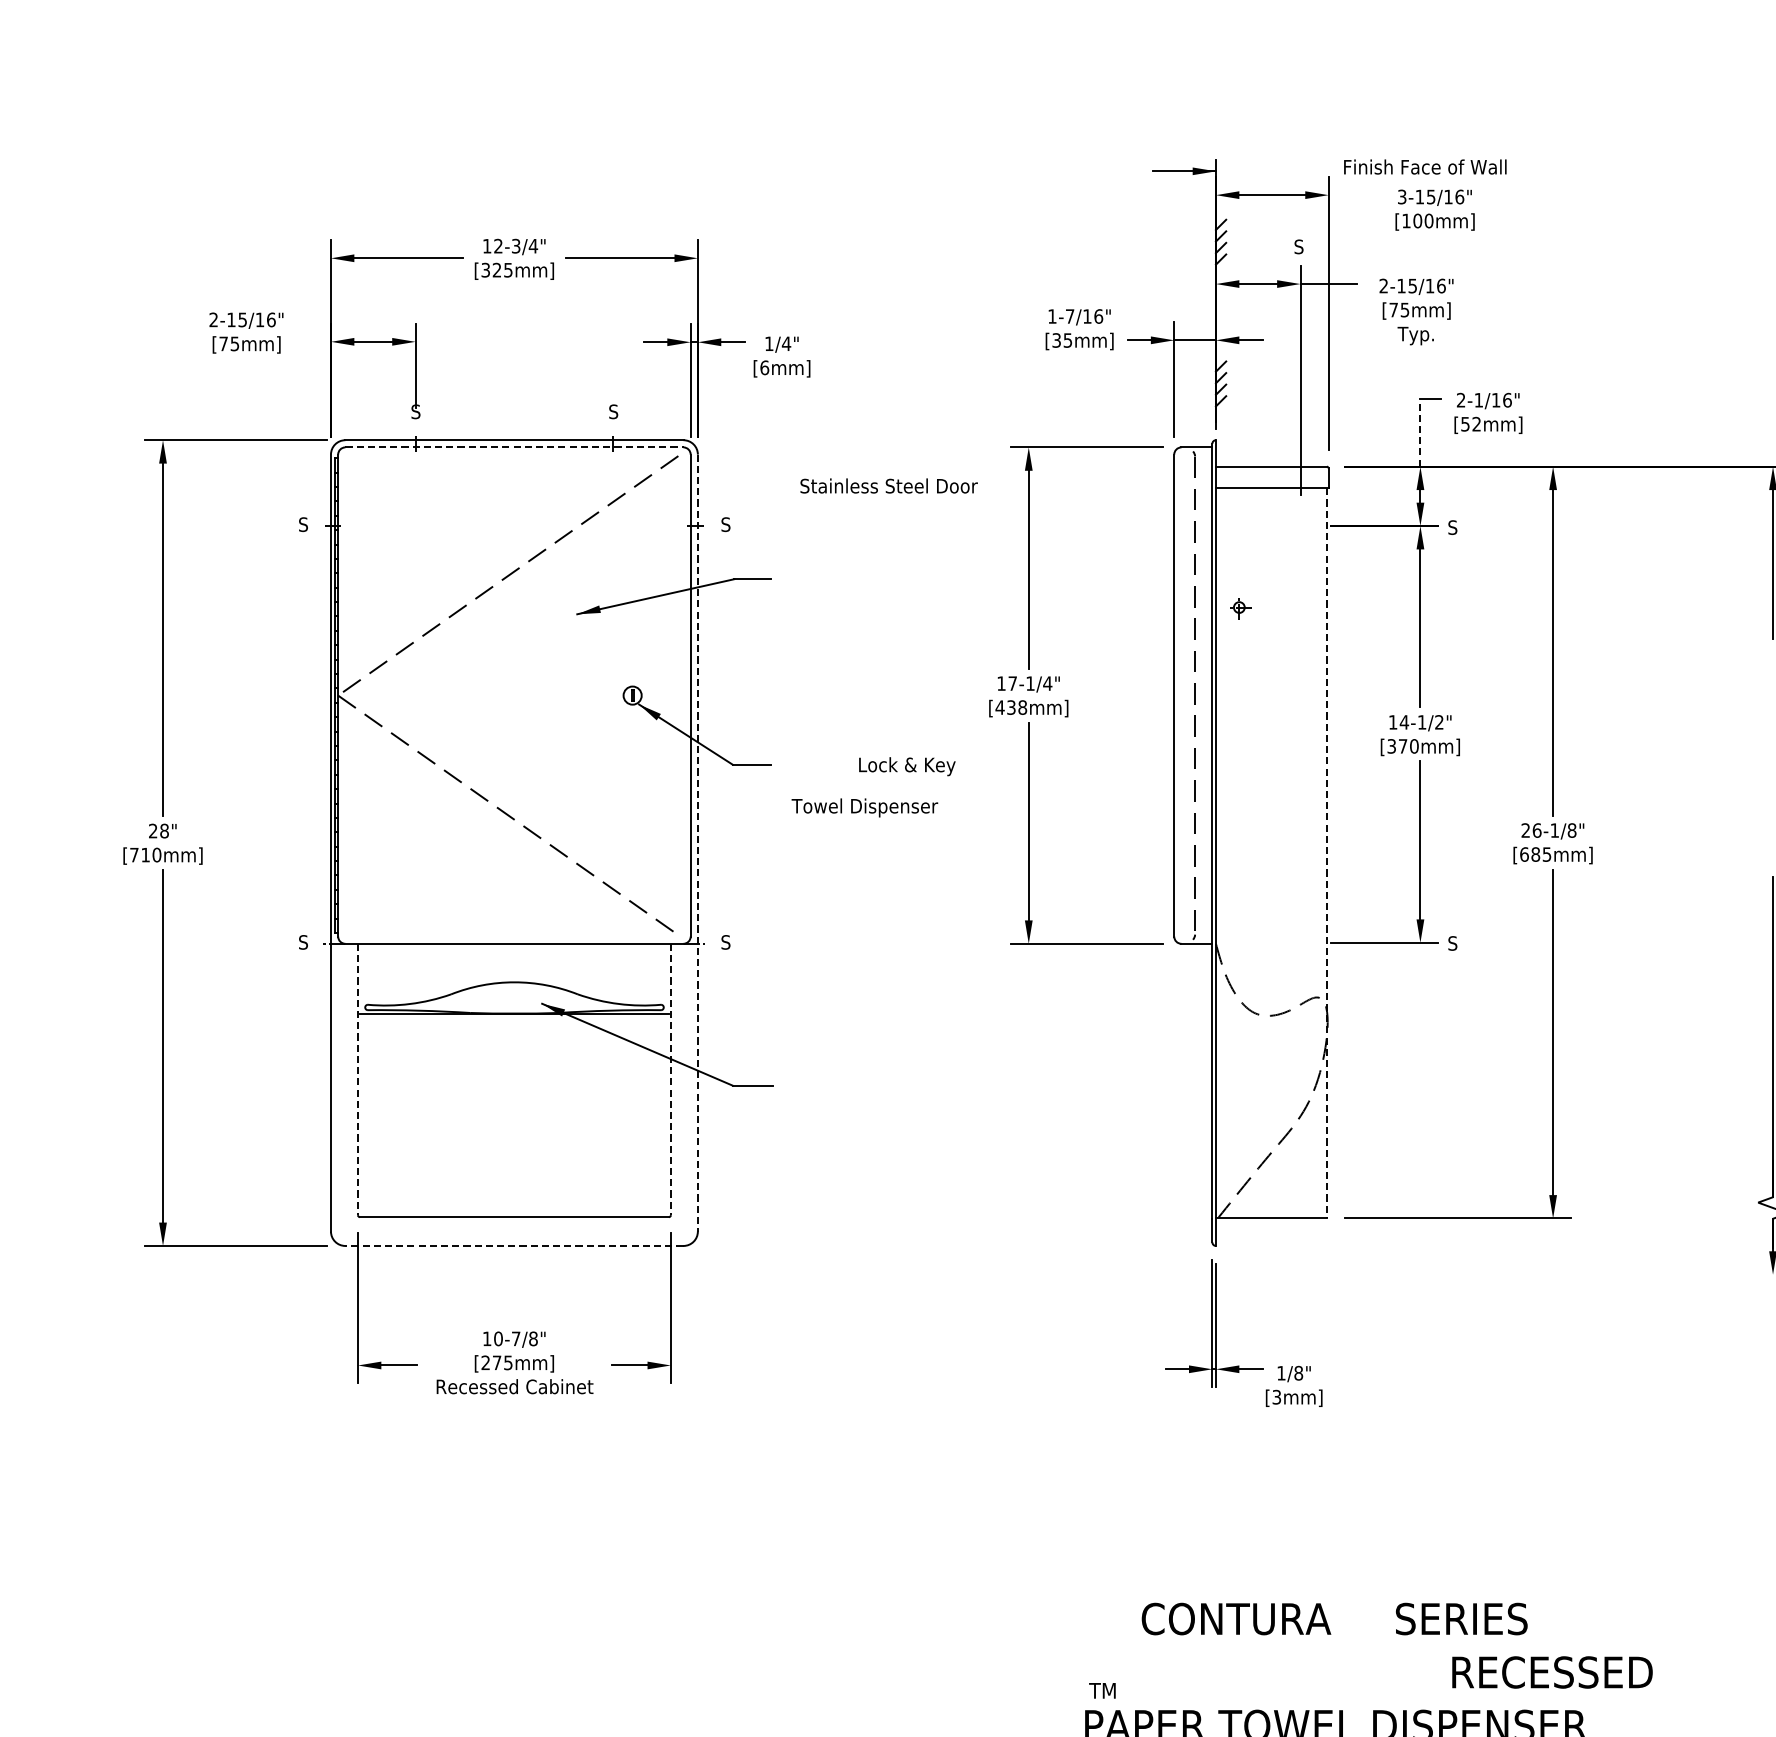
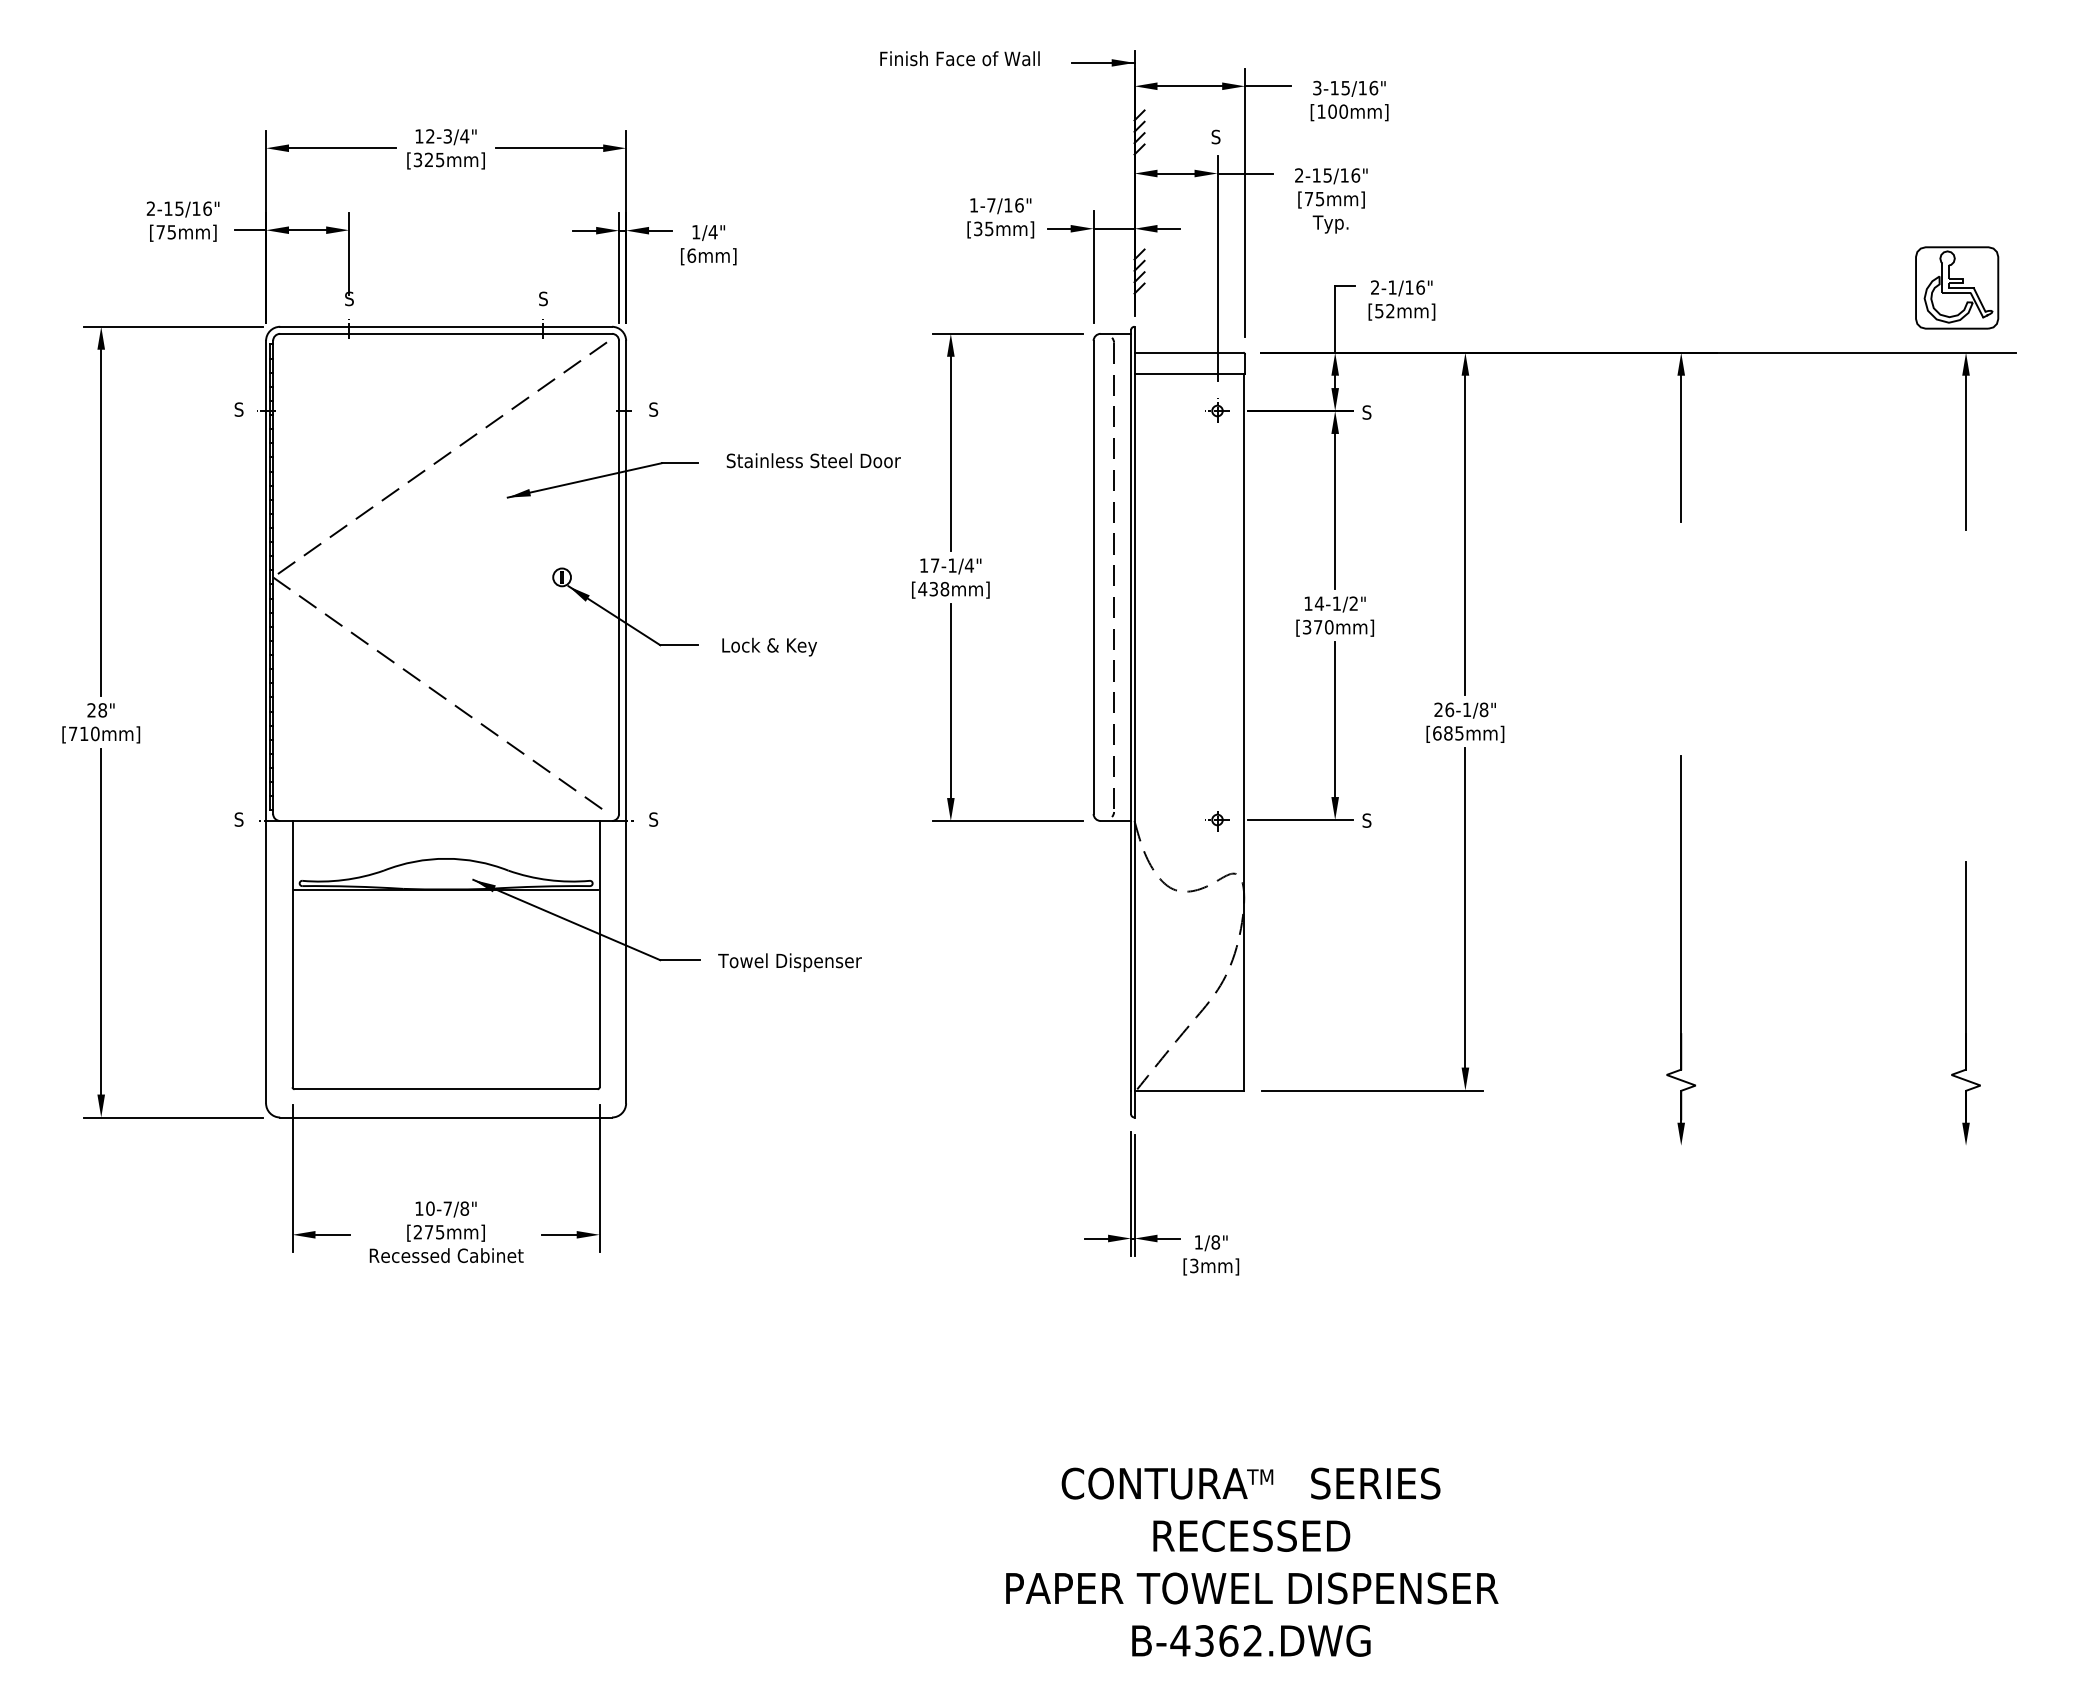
text: (1424, 166) -> (959, 58), moved
line: (1352, 195) -> (1268, 86), added
line: (315, 342) -> (250, 230), added
line: (1420, 431) -> (1335, 318), dashed -> solid
line: (514, 447) -> (446, 333), dashed -> solid
text: (888, 485) -> (813, 460), moved
part: (1239, 607) -> (1217, 410), moved
text: (907, 766) -> (769, 646), moved
text: (864, 807) -> (789, 962), moved
line: (698, 843) -> (626, 722), dashed -> solid
line: (1326, 853) -> (1243, 732), dashed -> solid
part: (1300, 944) -> (1217, 821), added
line: (357, 1079) -> (292, 954), dashed -> solid
line: (670, 1079) -> (599, 954), dashed -> solid
line: (514, 1245) -> (446, 1117), dashed -> solid
text: (1552, 1671) -> (1251, 1535), moved
text: (1102, 1690) -> (1260, 1476), moved

